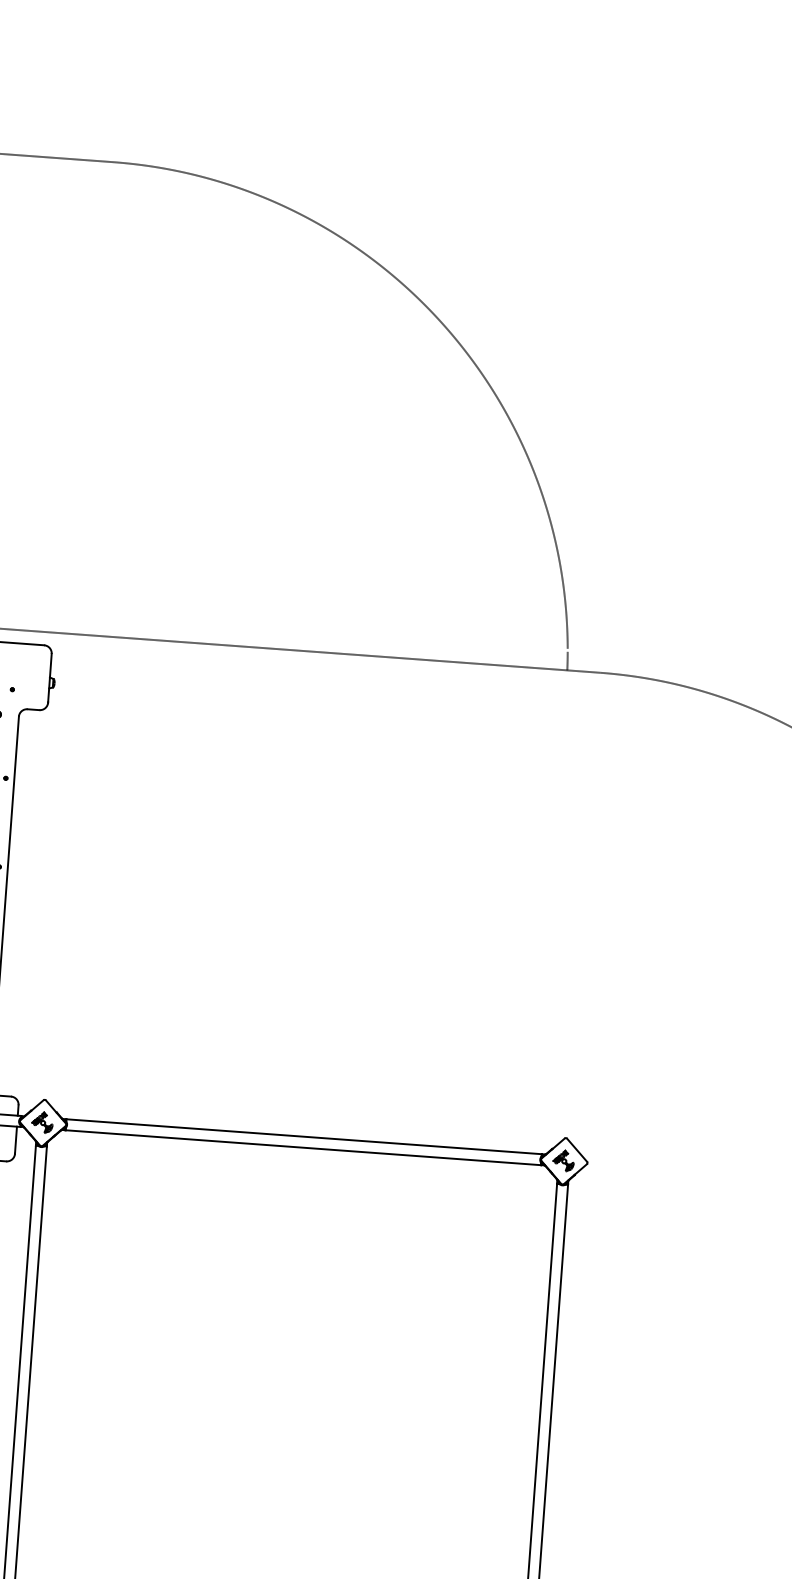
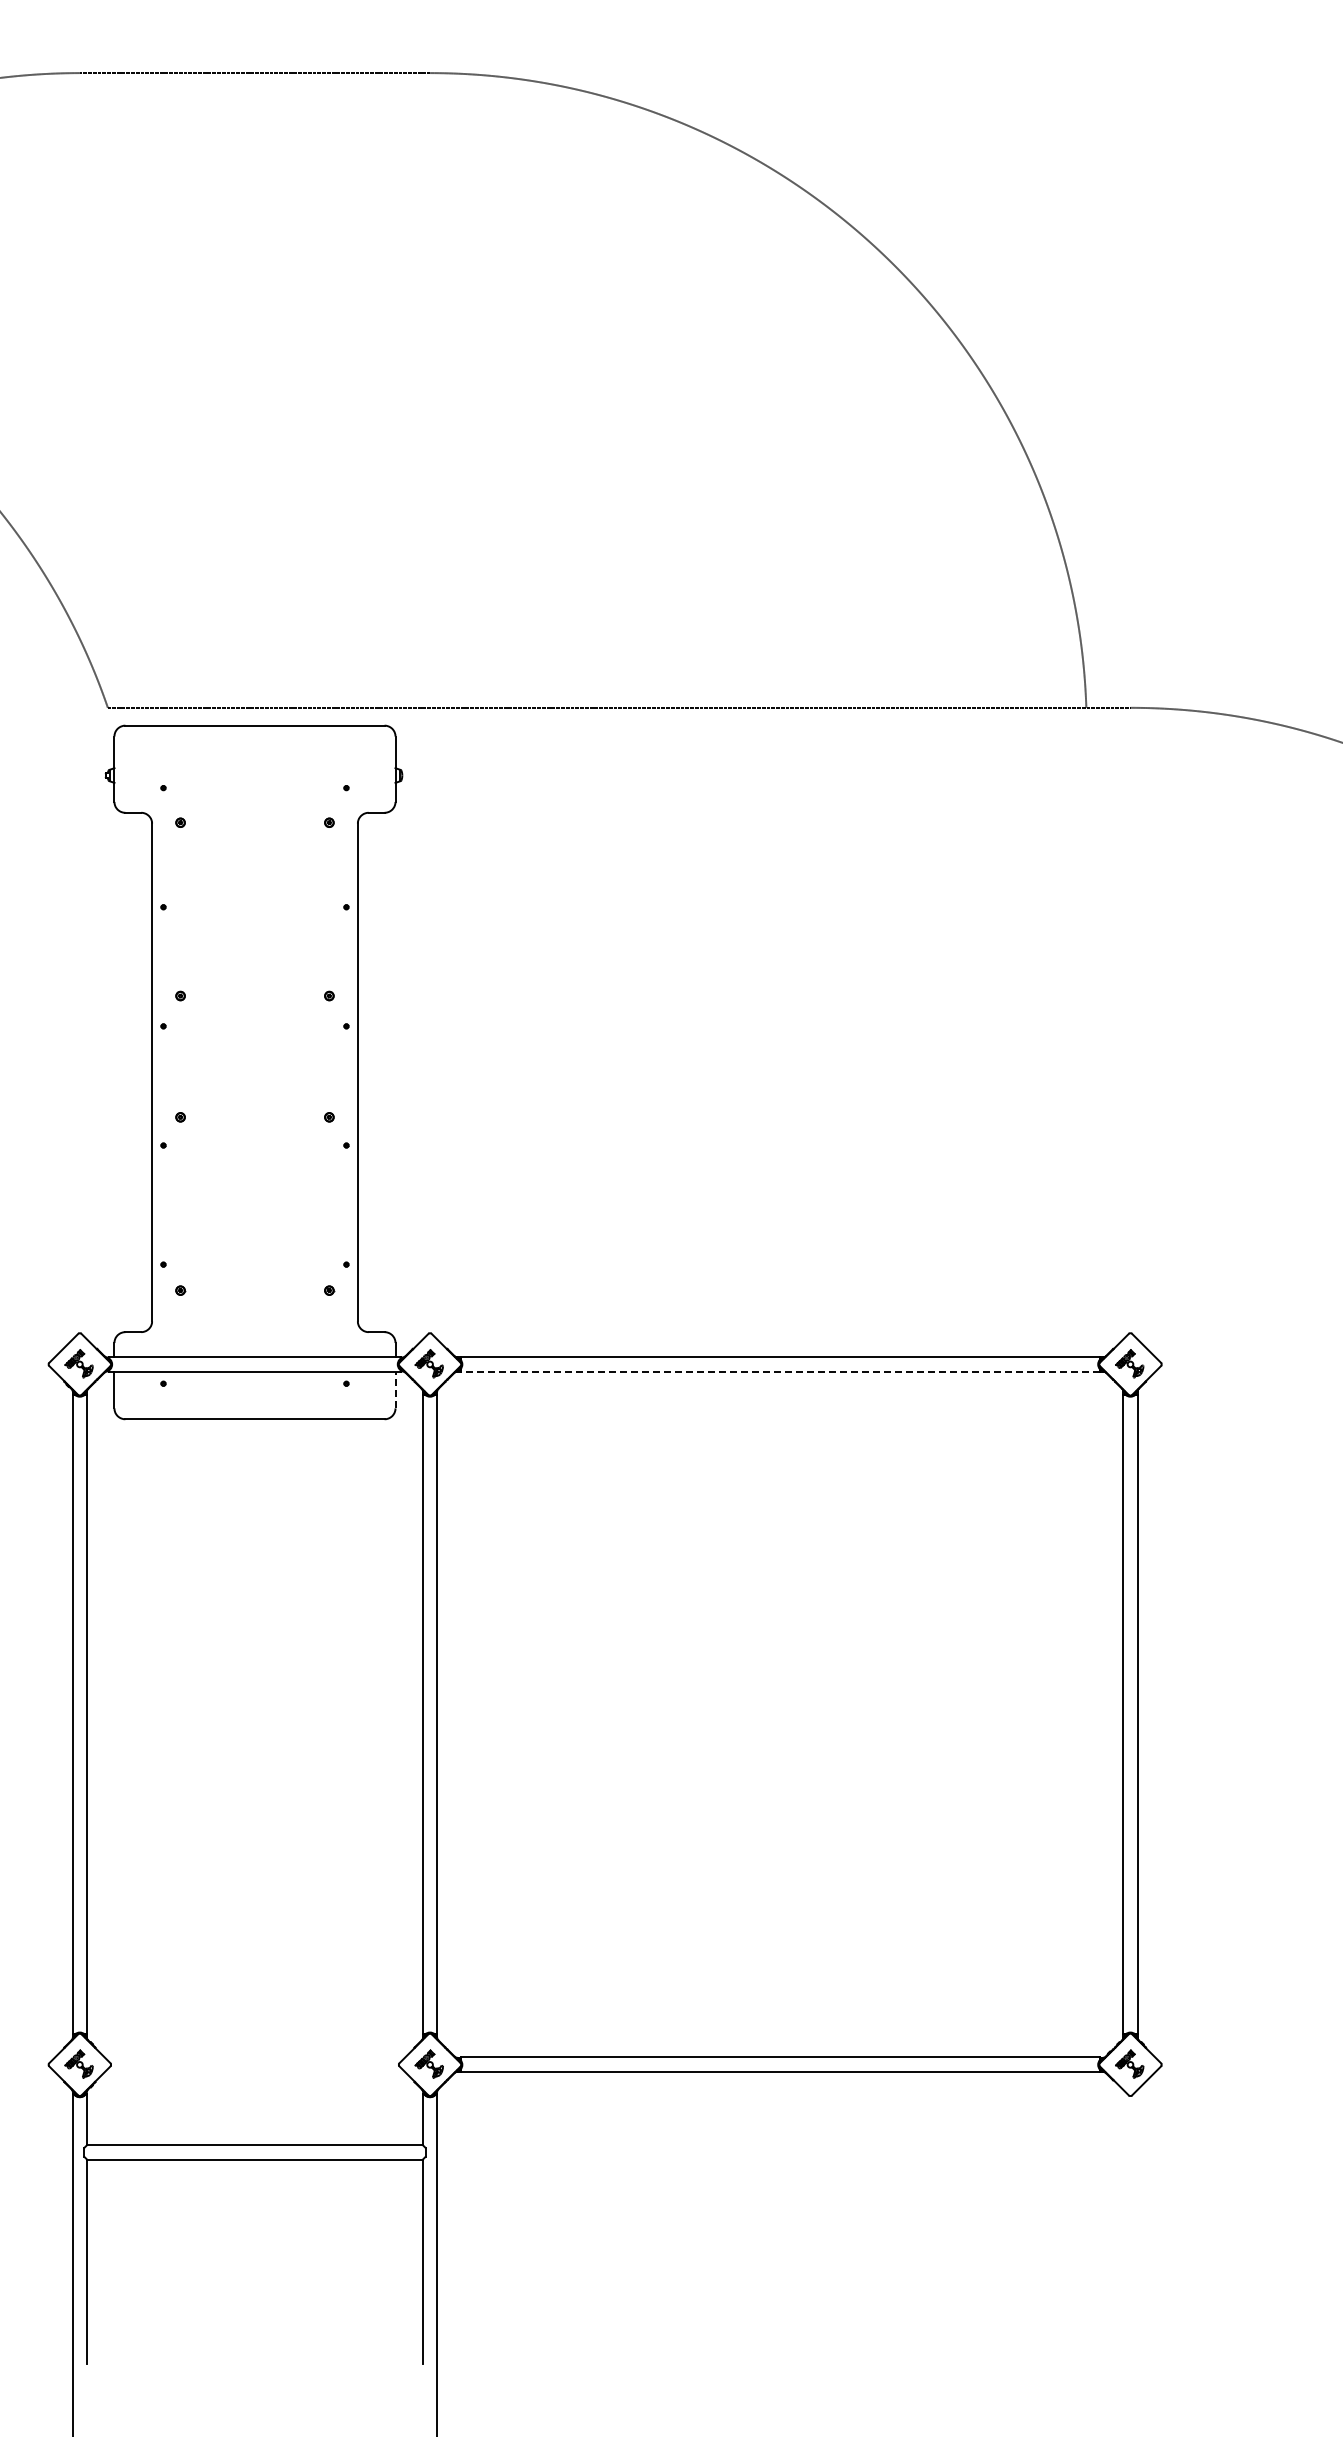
line: (16, 1139) -> (395, 1389), solid -> dashed
line: (303, 1147) -> (780, 1371), solid -> dashed

